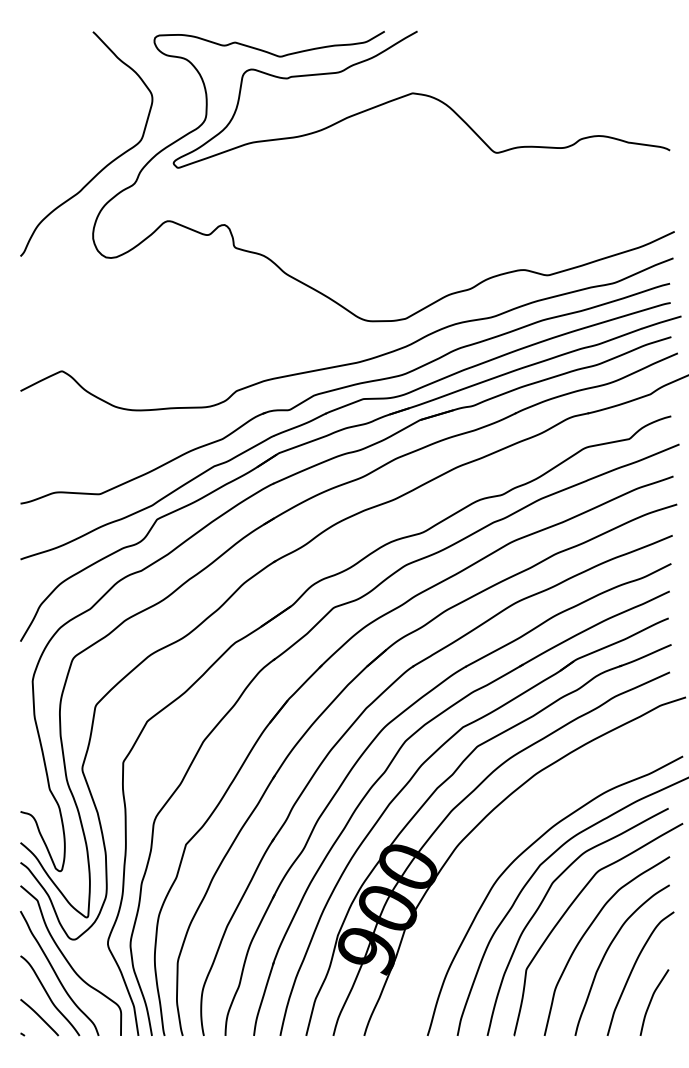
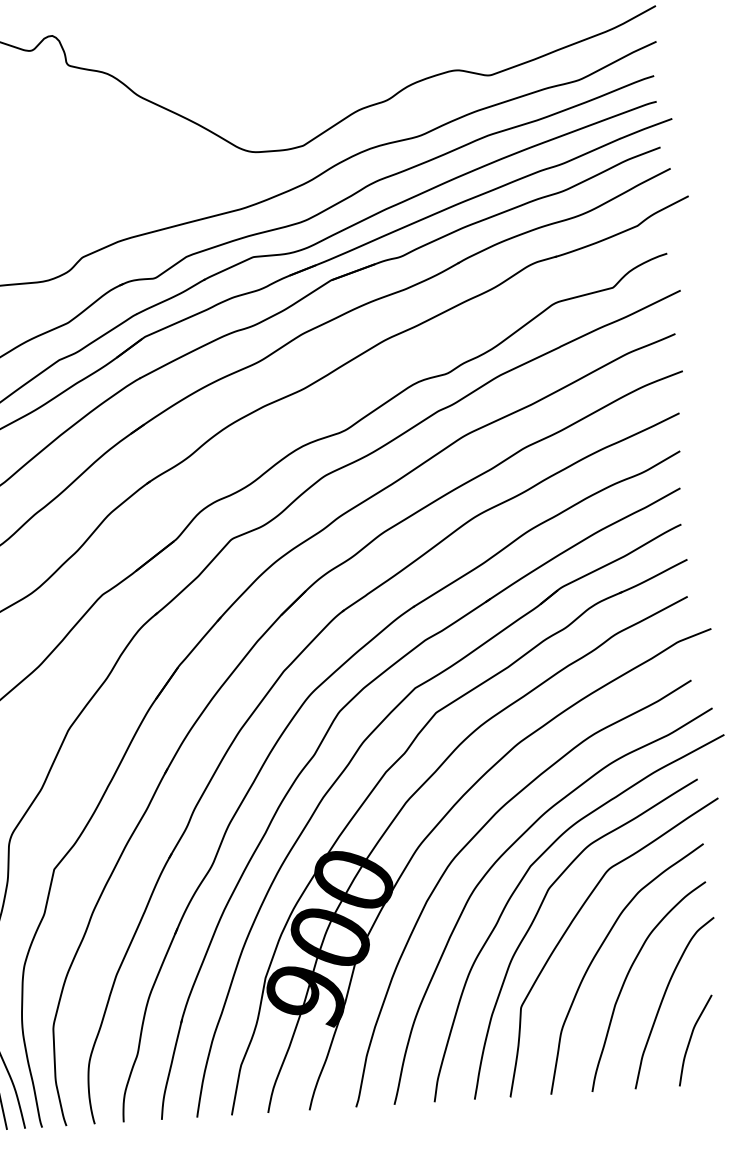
curve: (500, 841) -> (475, 838), added

